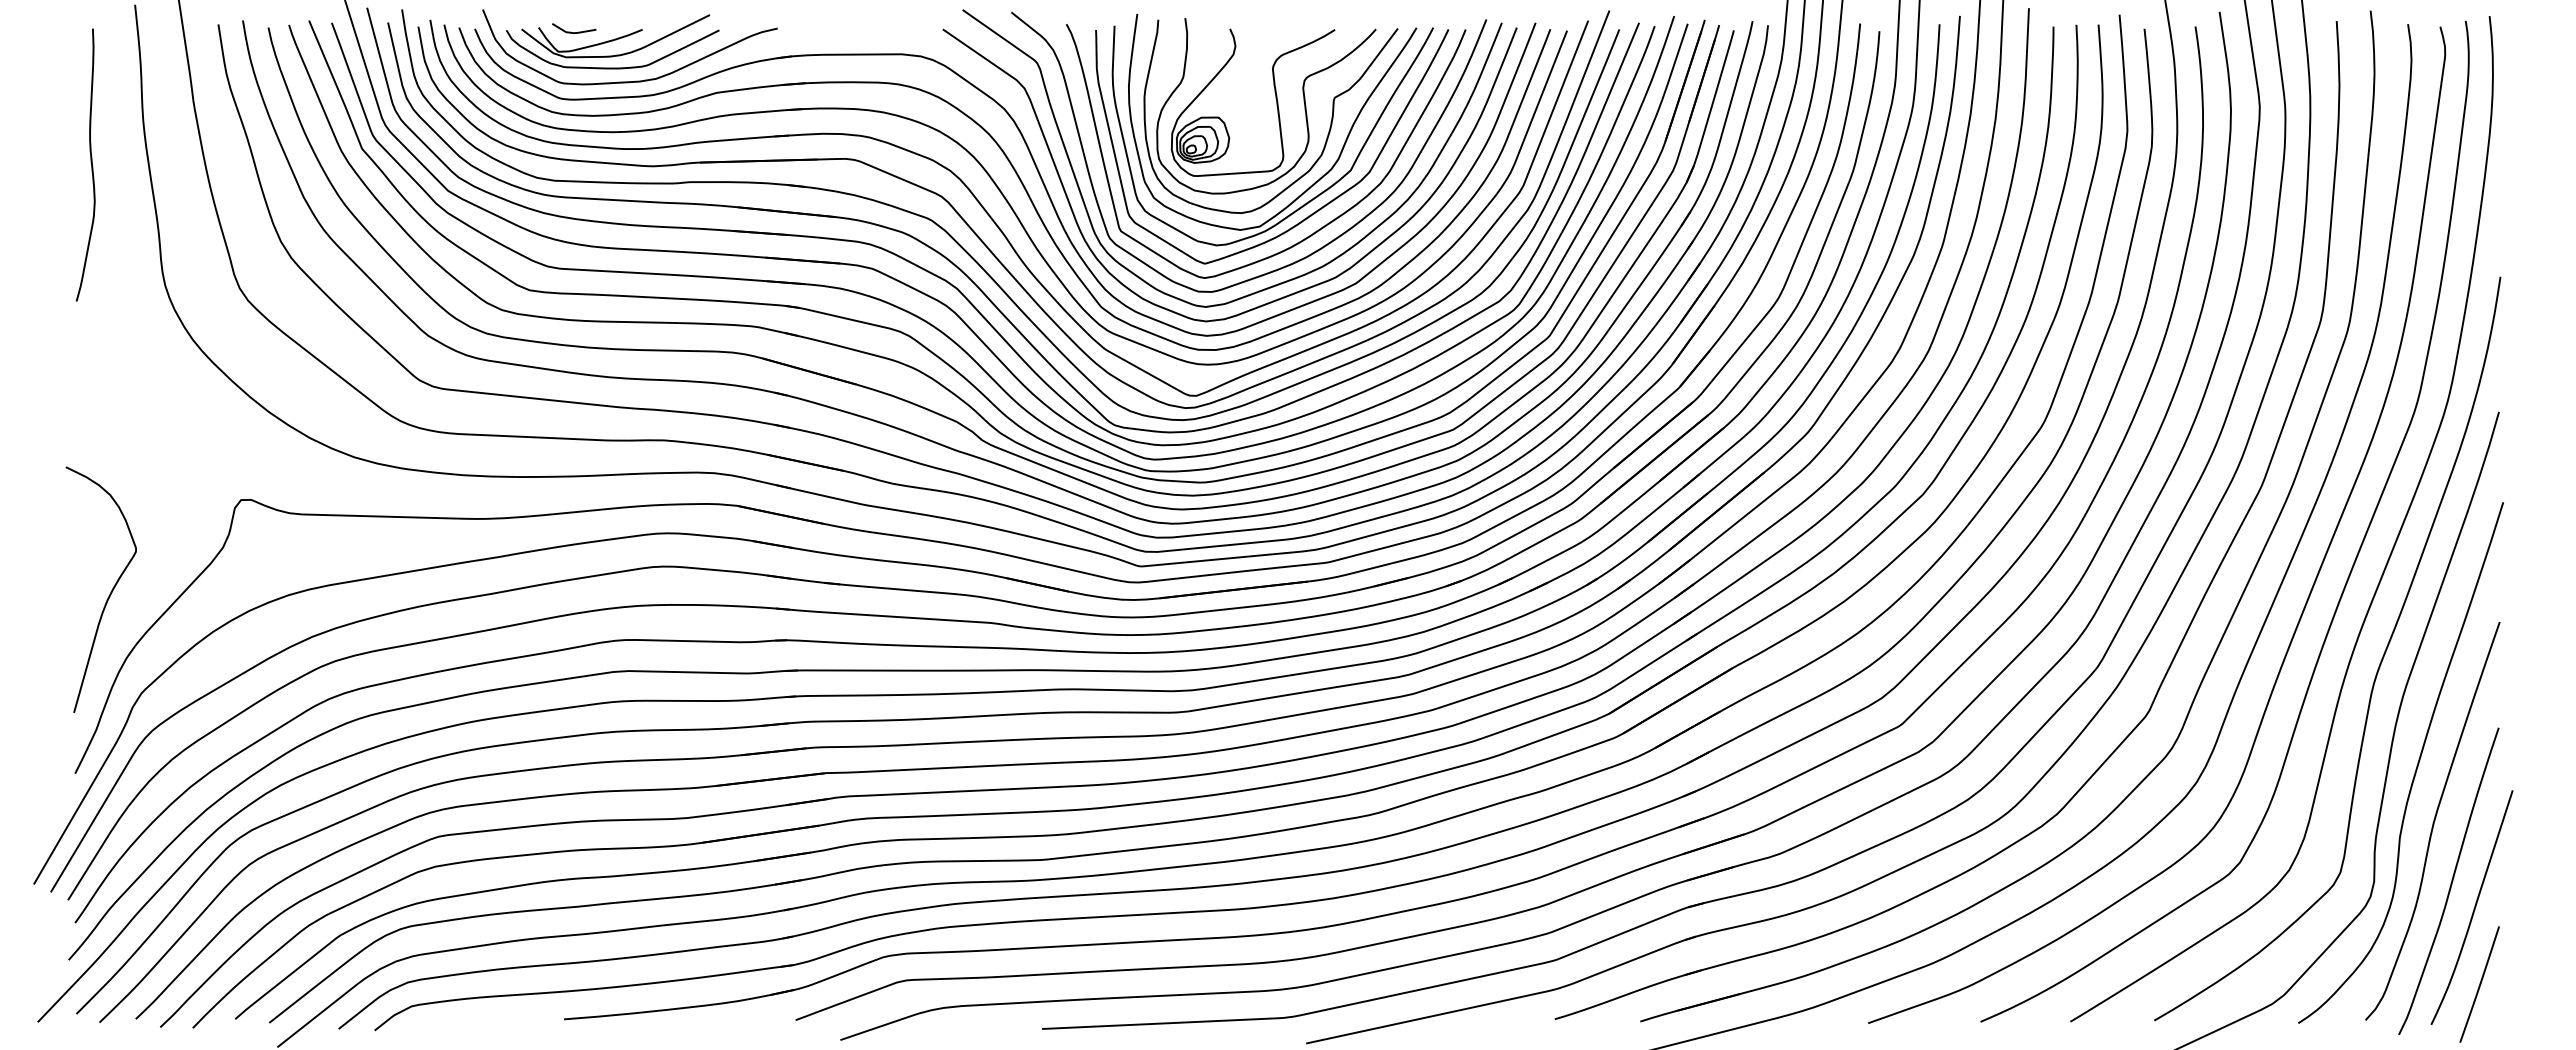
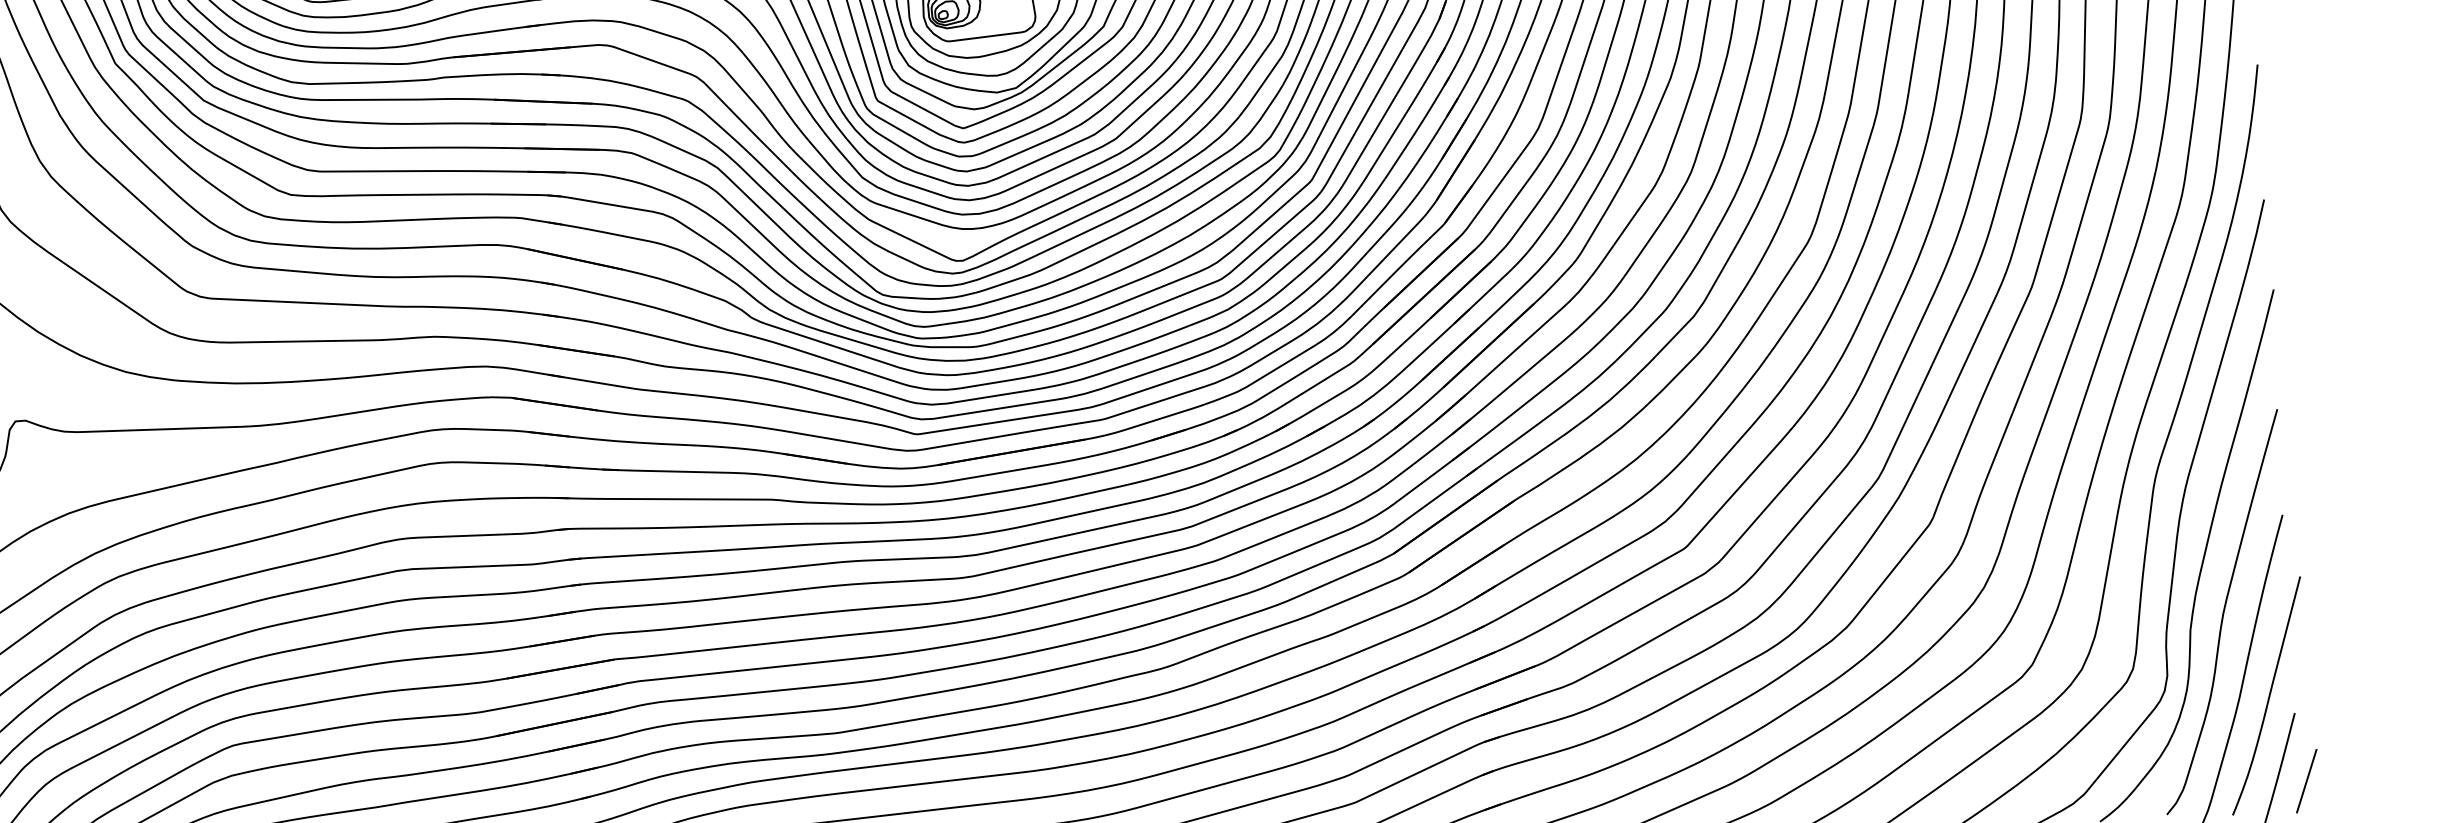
line: (2506, 994) -> (2306, 780), added

